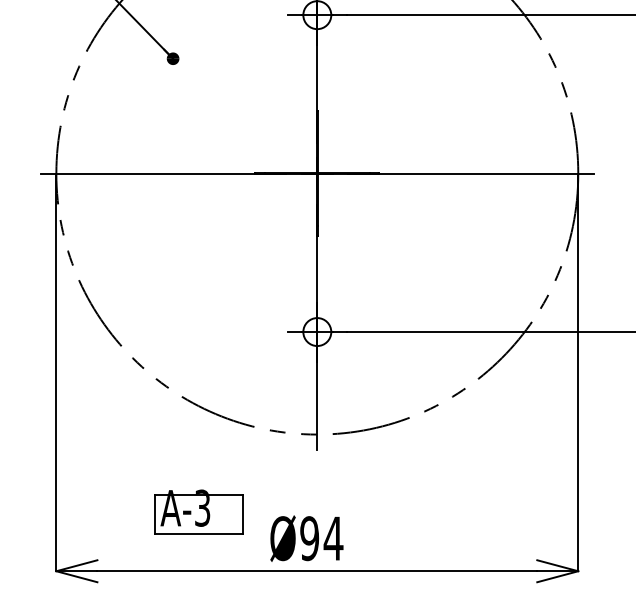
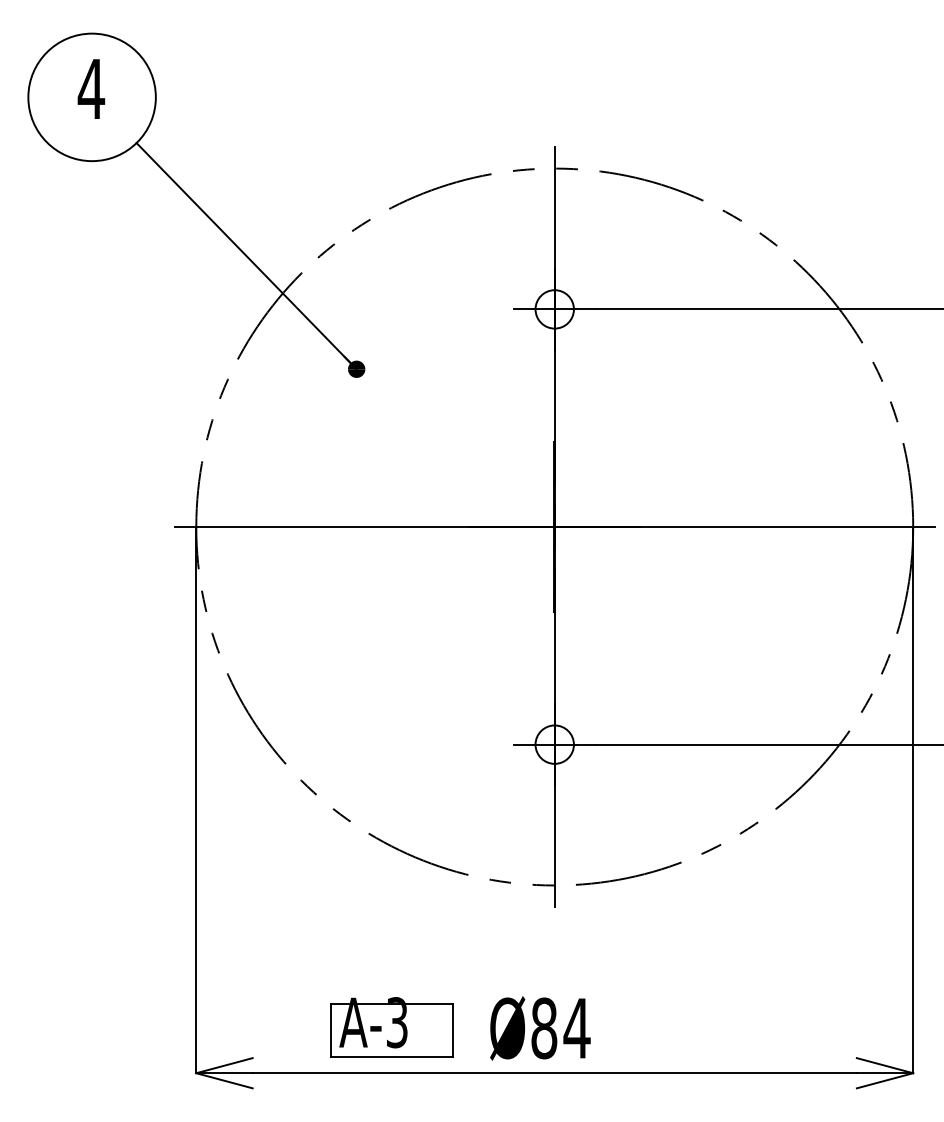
part: (198, 511) -> (391, 1027), moved
text: (309, 538) -> (544, 1028), Ø94 -> Ø84

